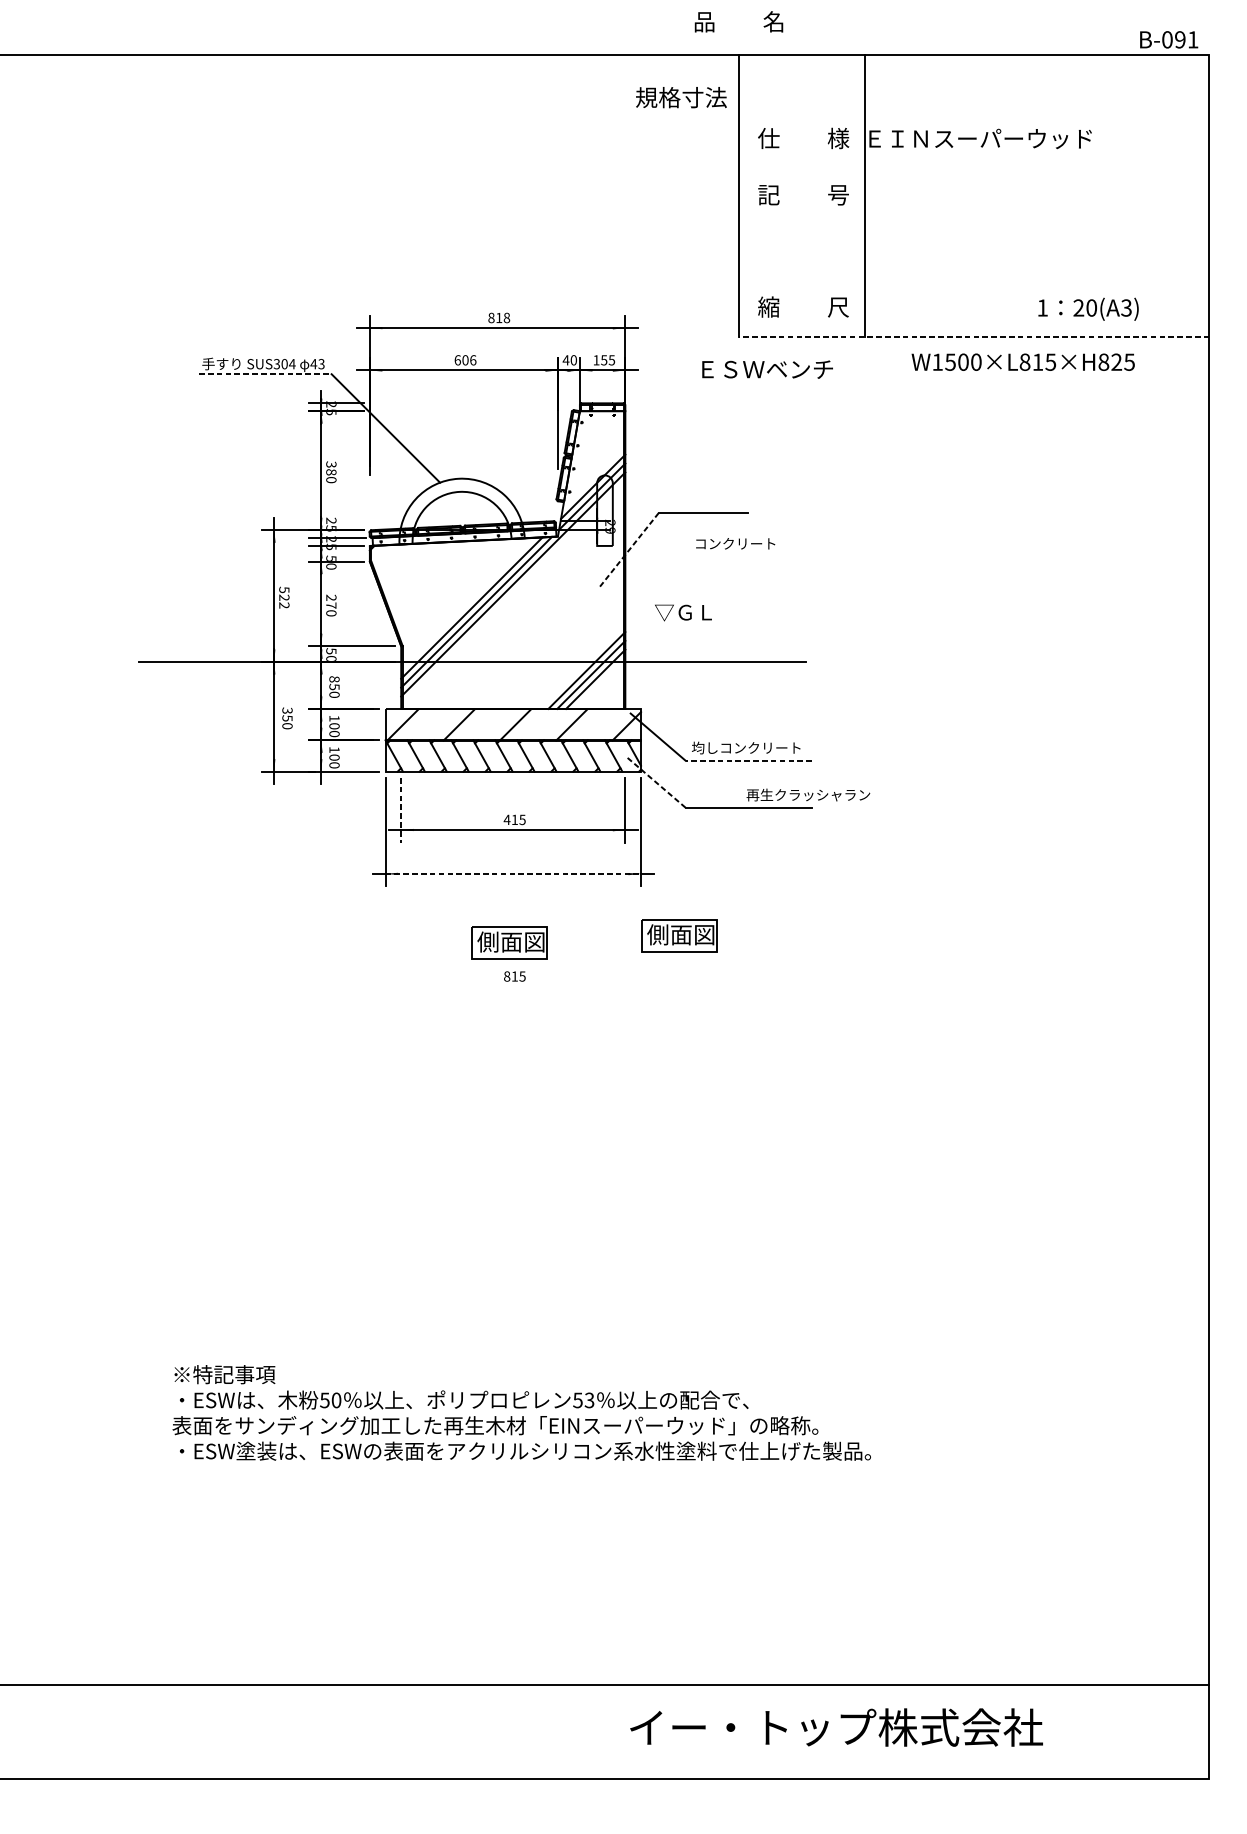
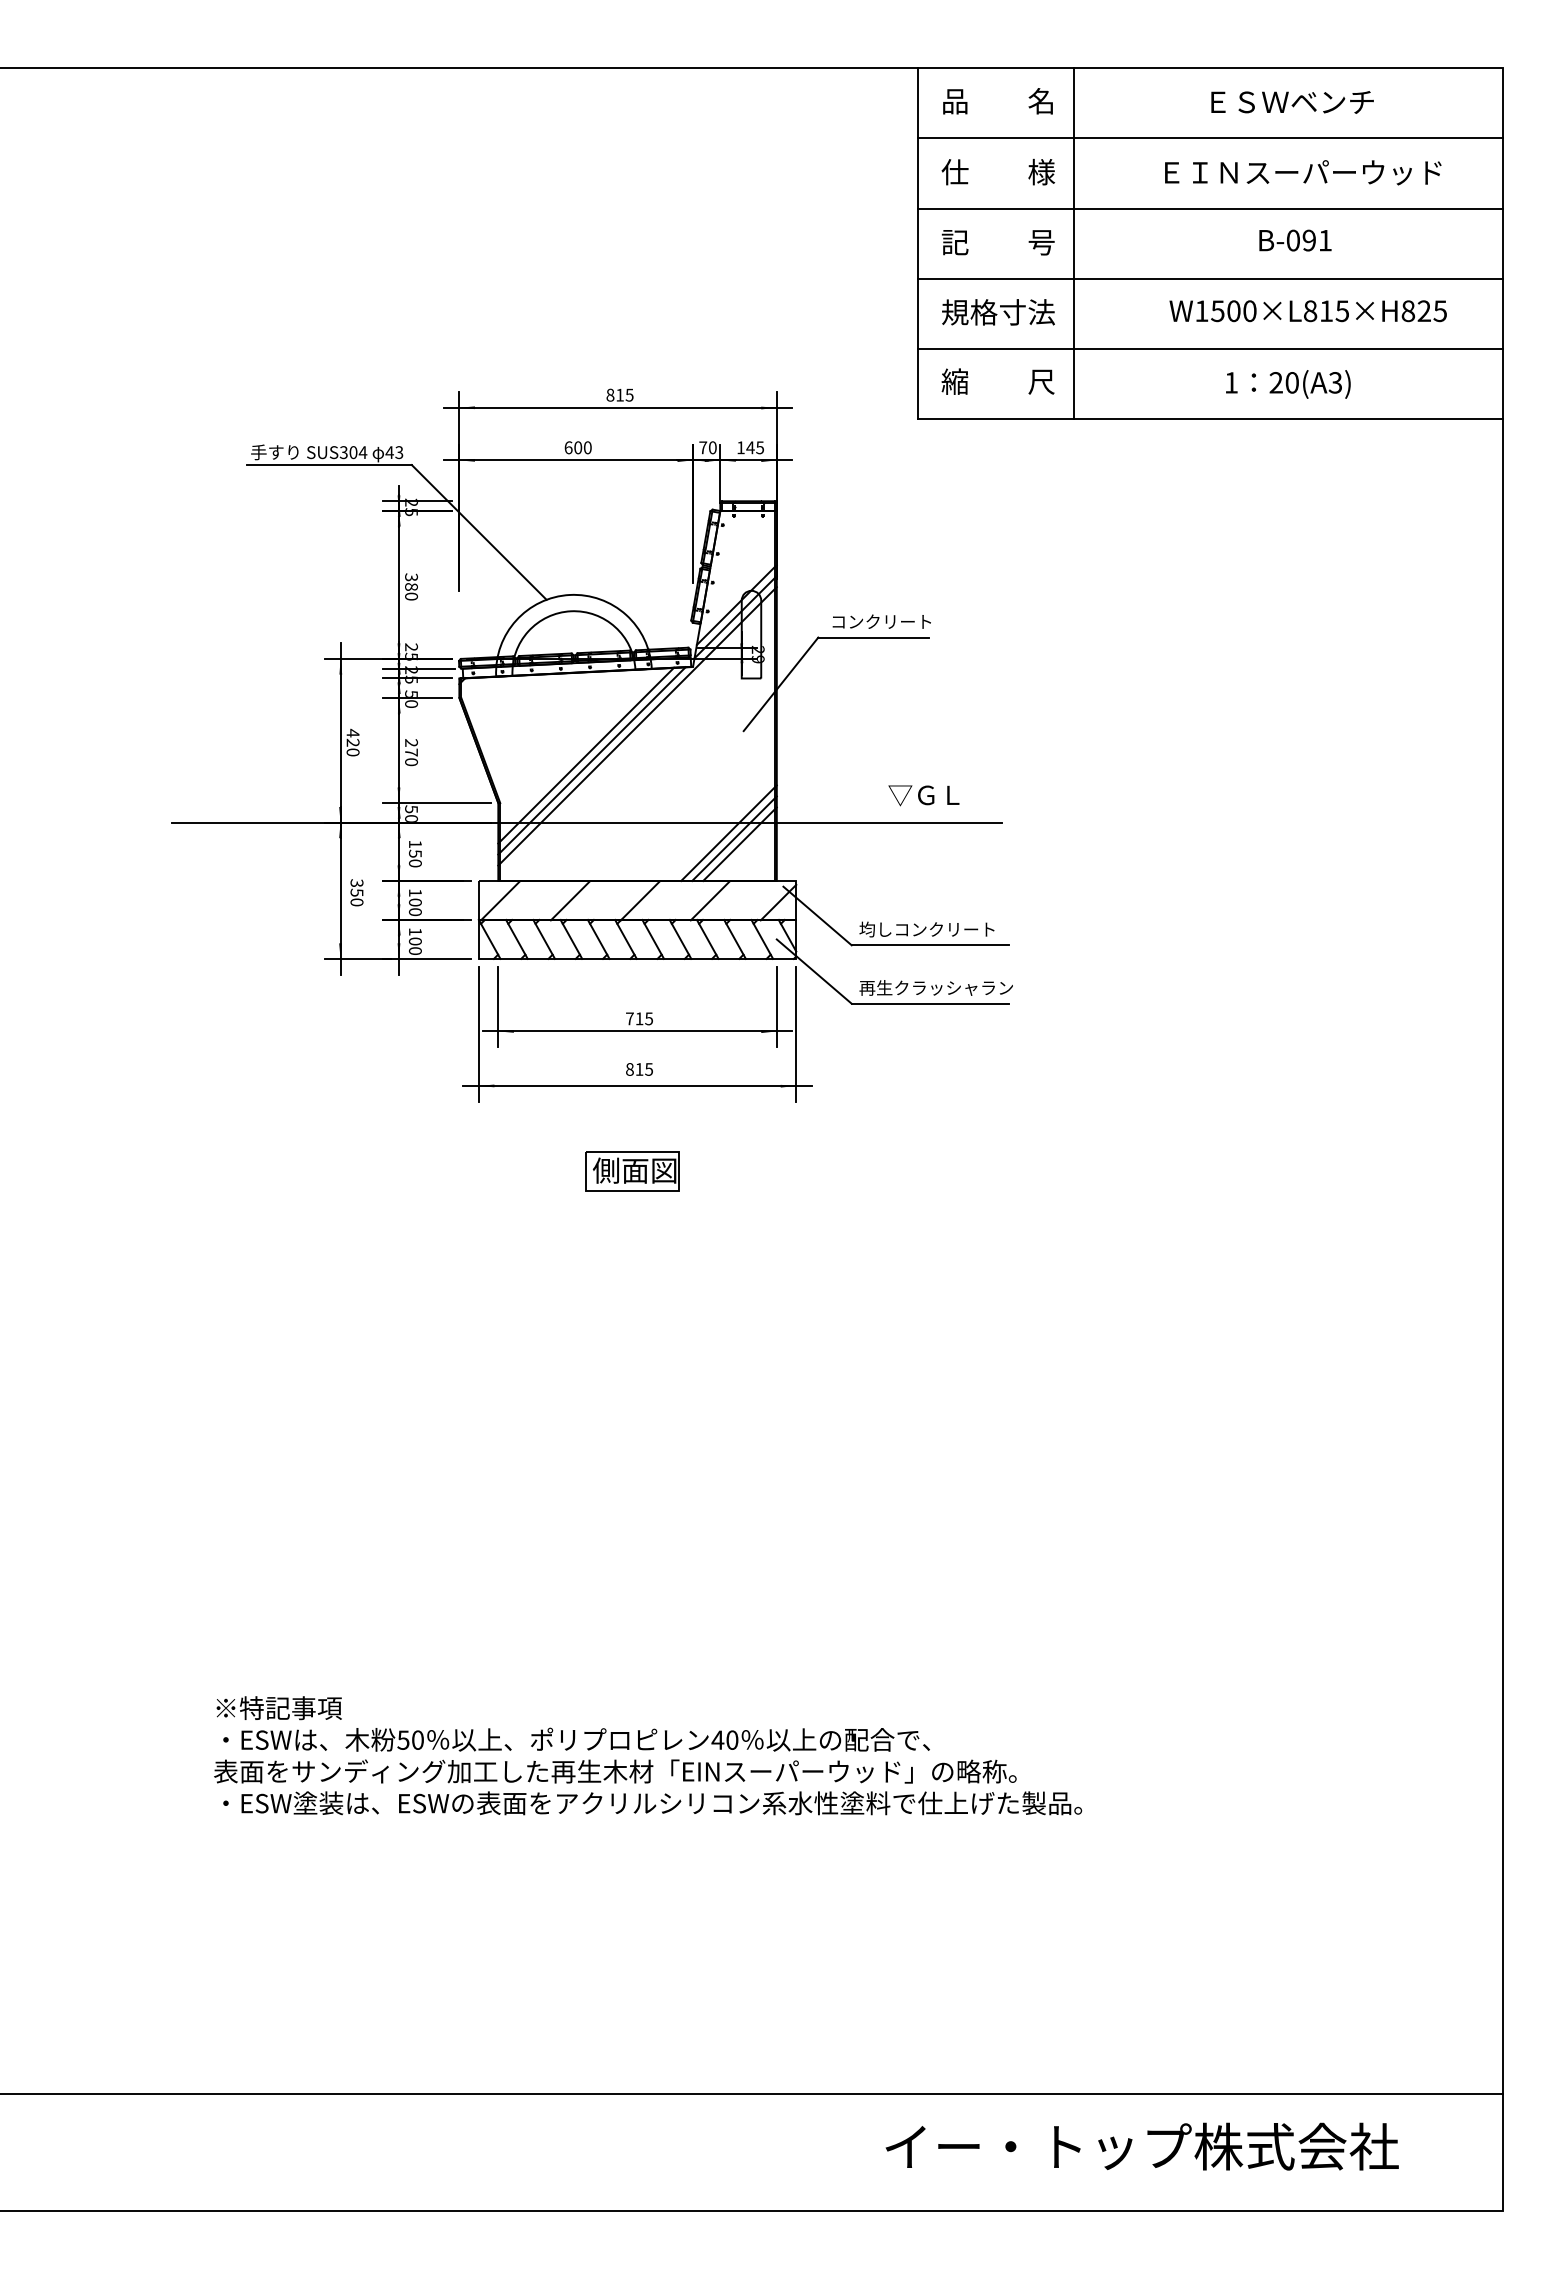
text: (738, 22) -> (997, 101), moved
text: (1169, 39) -> (1295, 240), moved
text: (681, 97) -> (998, 312), moved
line: (974, 111) -> (1210, 138), added
text: (980, 138) -> (1303, 172), moved
line: (974, 167) -> (1210, 208), added
line: (974, 224) -> (1210, 278), added
line: (974, 280) -> (1210, 348), added
text: (1088, 309) -> (1288, 384), moved
text: (506, 317) -> (629, 394), 818 -> 815
line: (973, 336) -> (1209, 418), dashed -> solid
text: (473, 360) -> (587, 447), 606 -> 600
text: (565, 360) -> (702, 447), 40 -> 70
text: (604, 360) -> (750, 447), 155 -> 145
text: (1022, 362) -> (1307, 311), moved
text: (767, 369) -> (1292, 102), moved
line: (265, 374) -> (329, 465), dashed -> solid
text: (735, 543) -> (881, 621), moved
line: (629, 550) -> (781, 684), dashed -> solid
text: (283, 597) -> (352, 742), 522 -> 420
text: (683, 612) -> (923, 795), moved
text: (333, 679) -> (414, 844), 850 -> 150
line: (748, 760) -> (929, 945), dashed -> solid
line: (654, 781) -> (813, 971), dashed -> solid
text: (807, 794) -> (935, 987), moved
line: (401, 810) -> (498, 1007), dashed -> solid
text: (506, 819) -> (629, 1018), 415 -> 715
line: (513, 873) -> (637, 1085), dashed -> solid
part: (679, 935) -> (843, 1162), removed
text: (514, 976) -> (639, 1069), moved
text: (583, 1399) -> (724, 1739), 53 -> 40
text: (835, 1727) -> (1141, 2146), moved

